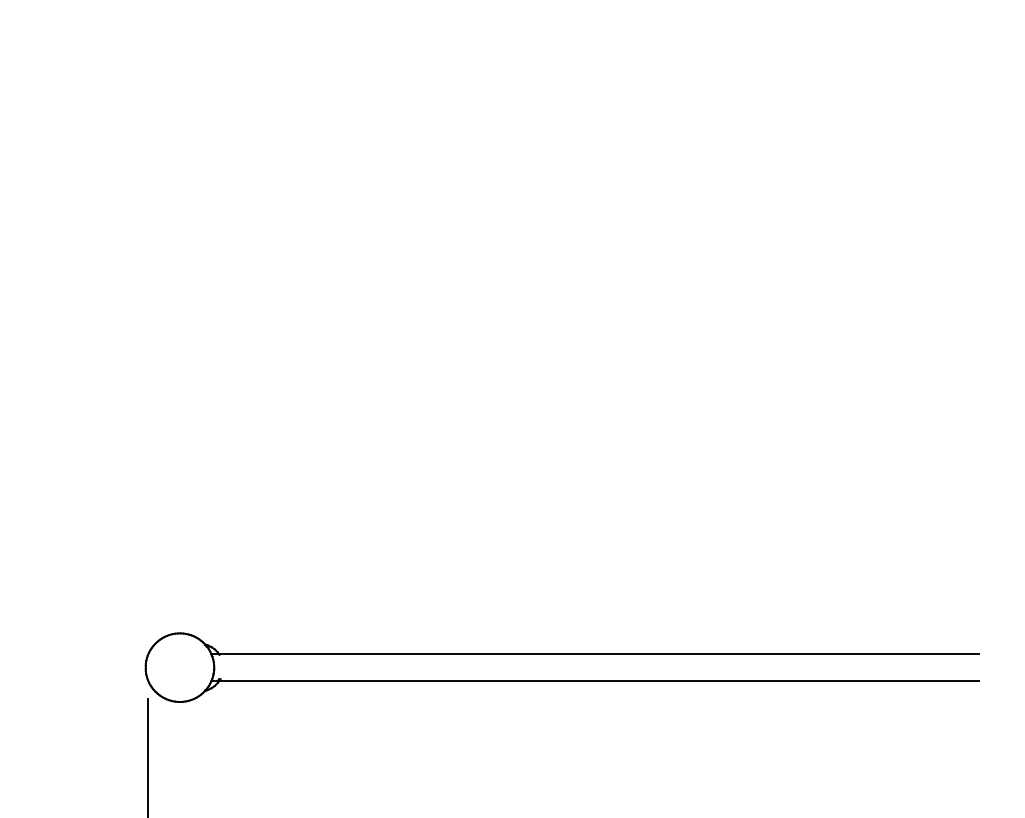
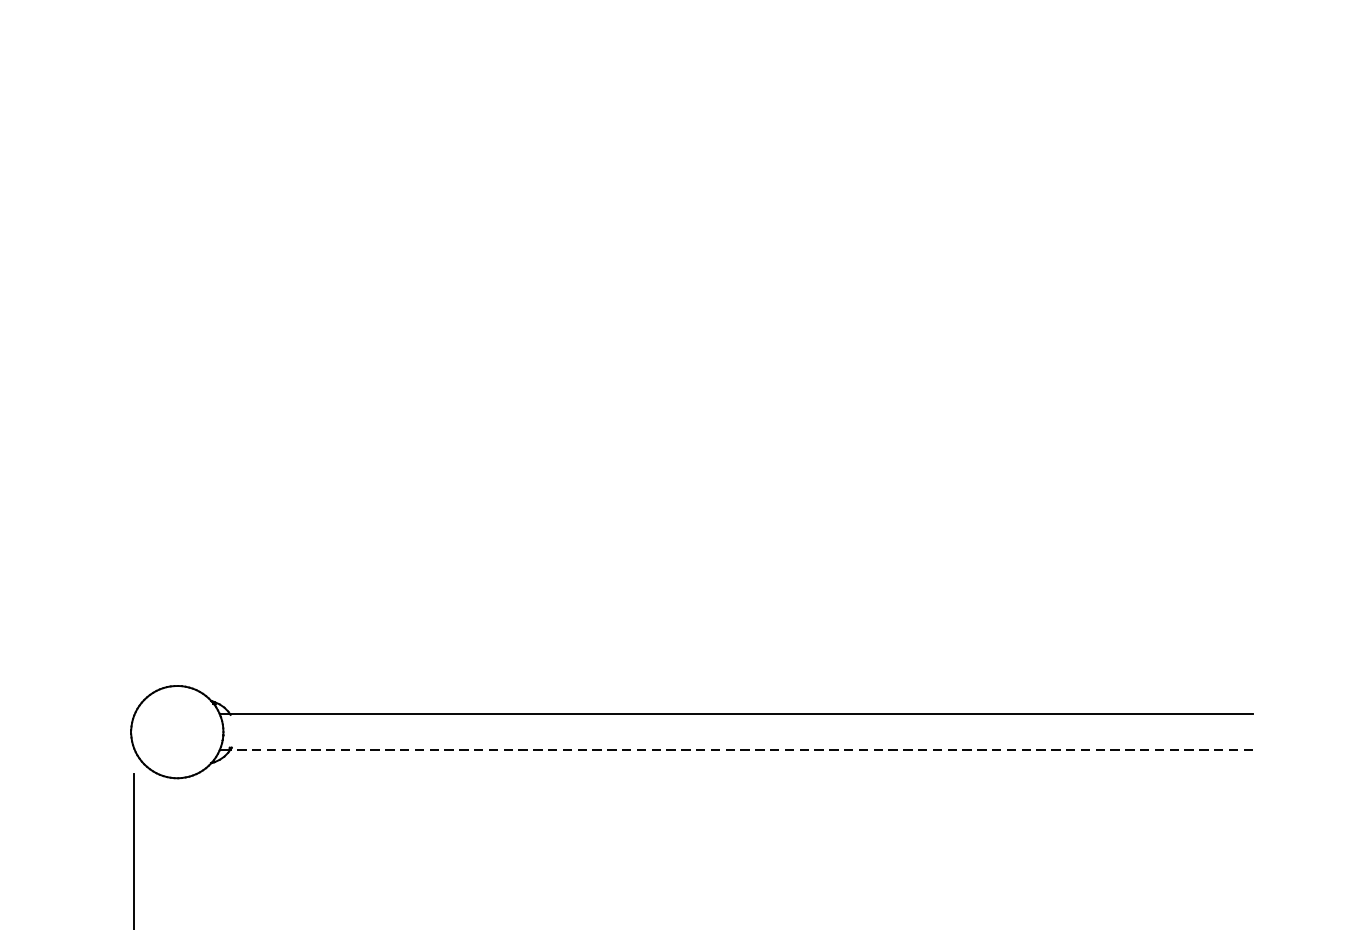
line: (598, 680) -> (740, 749), solid -> dashed

